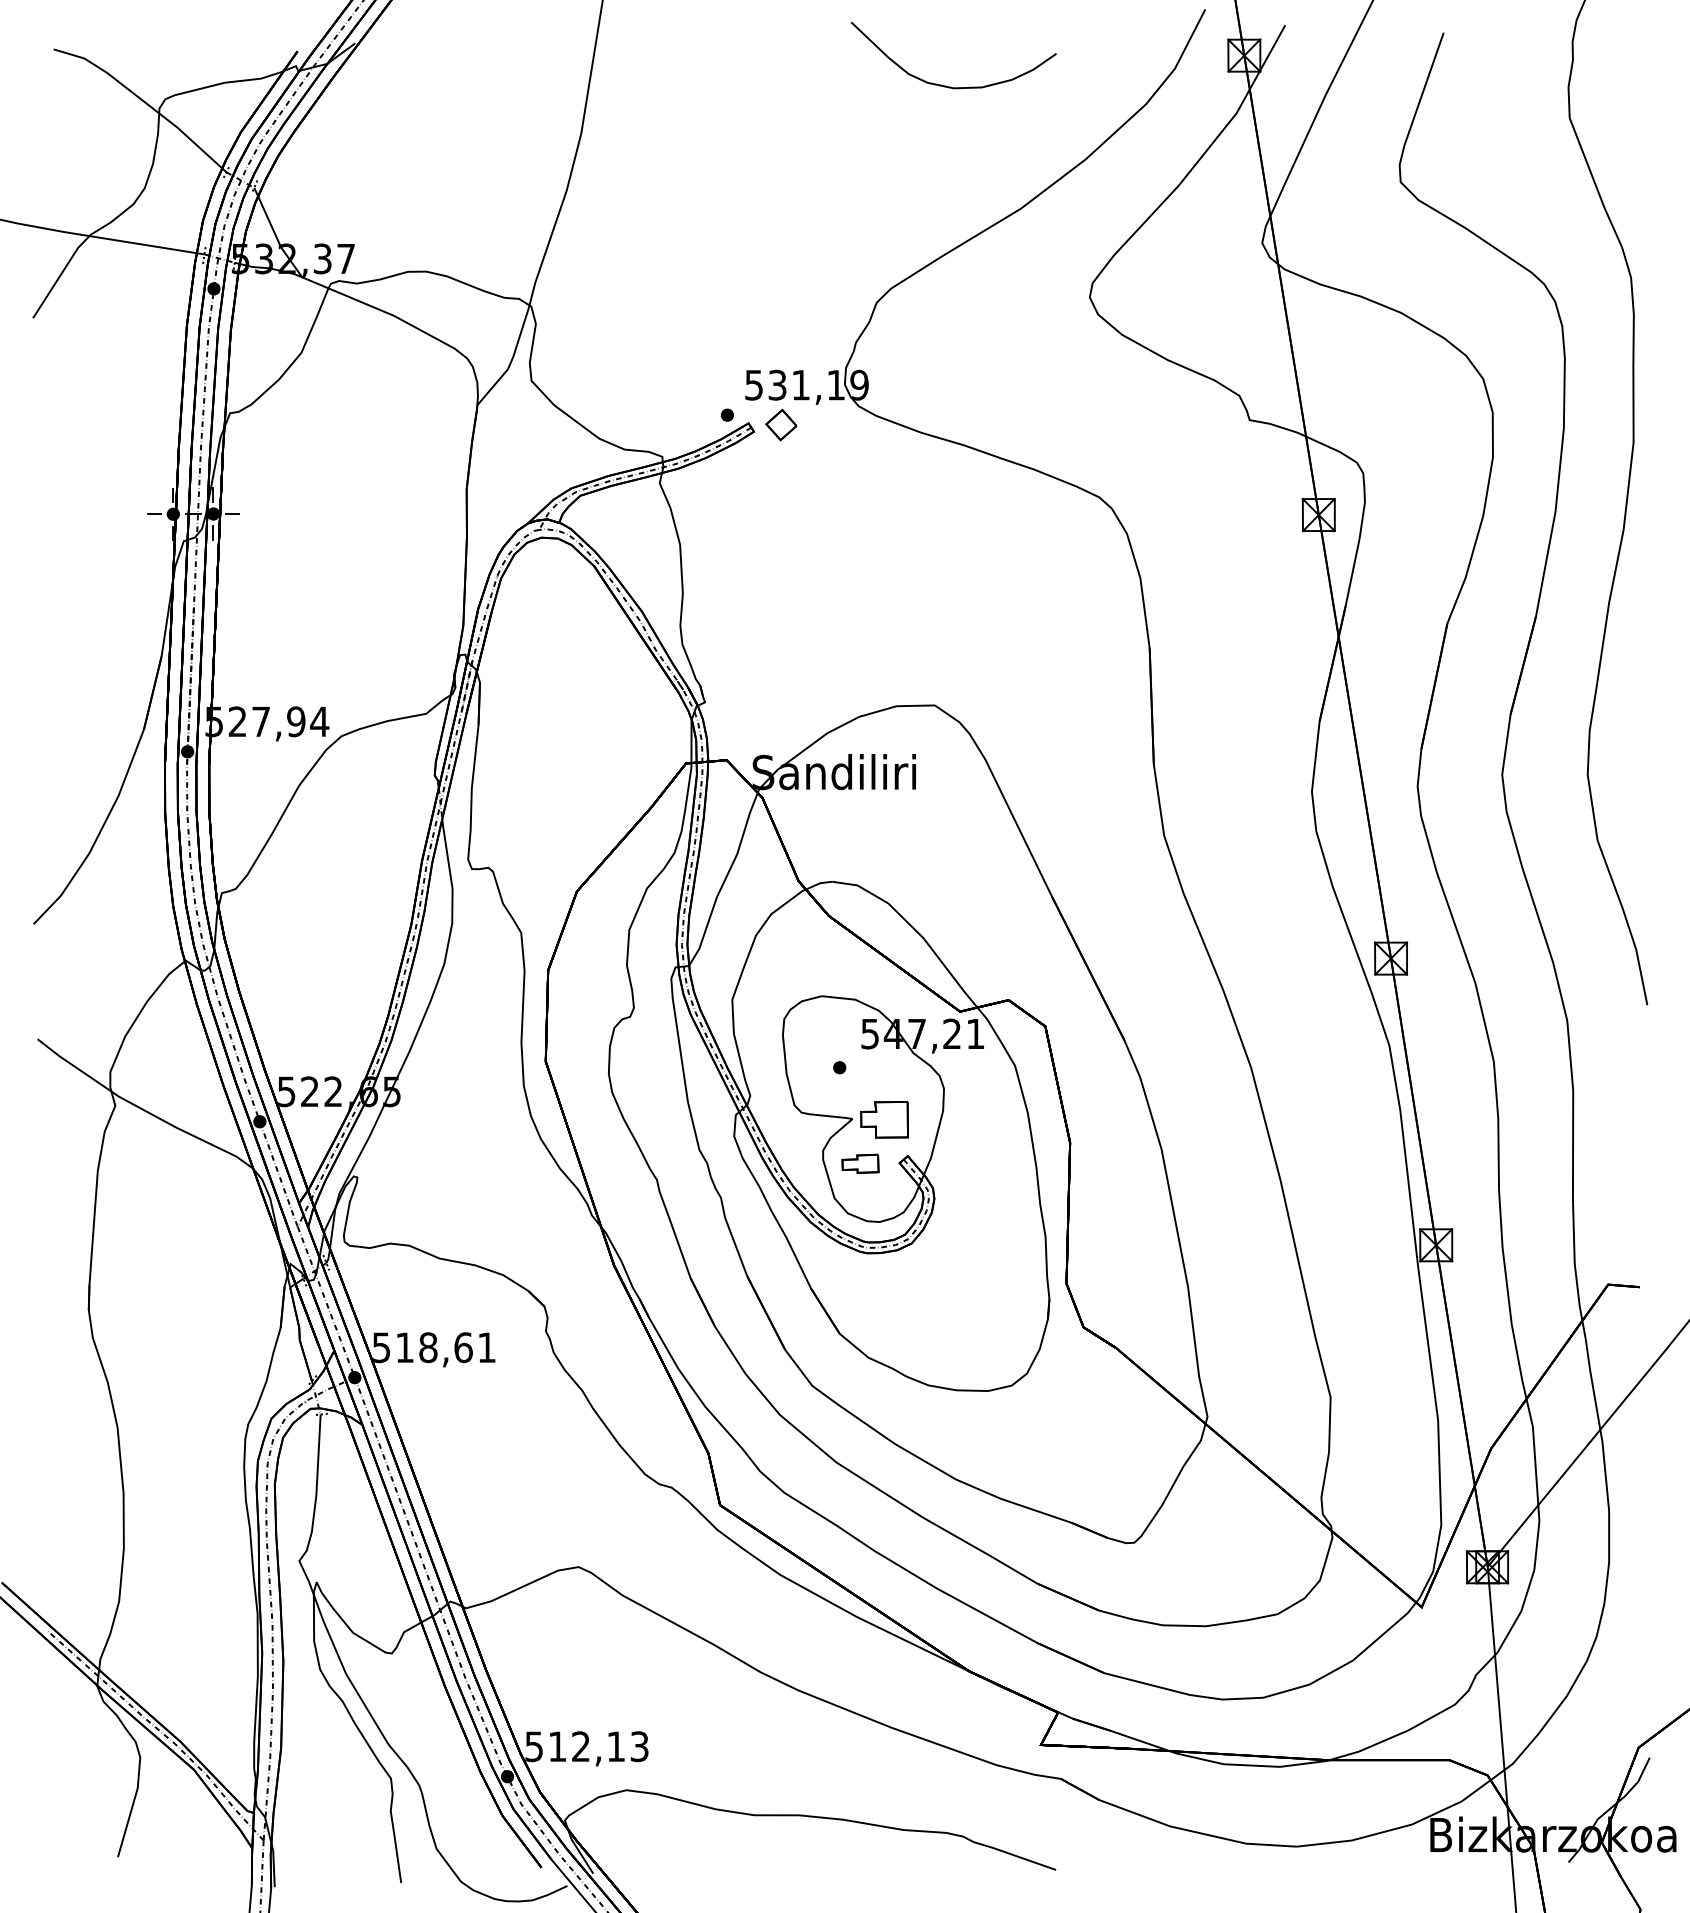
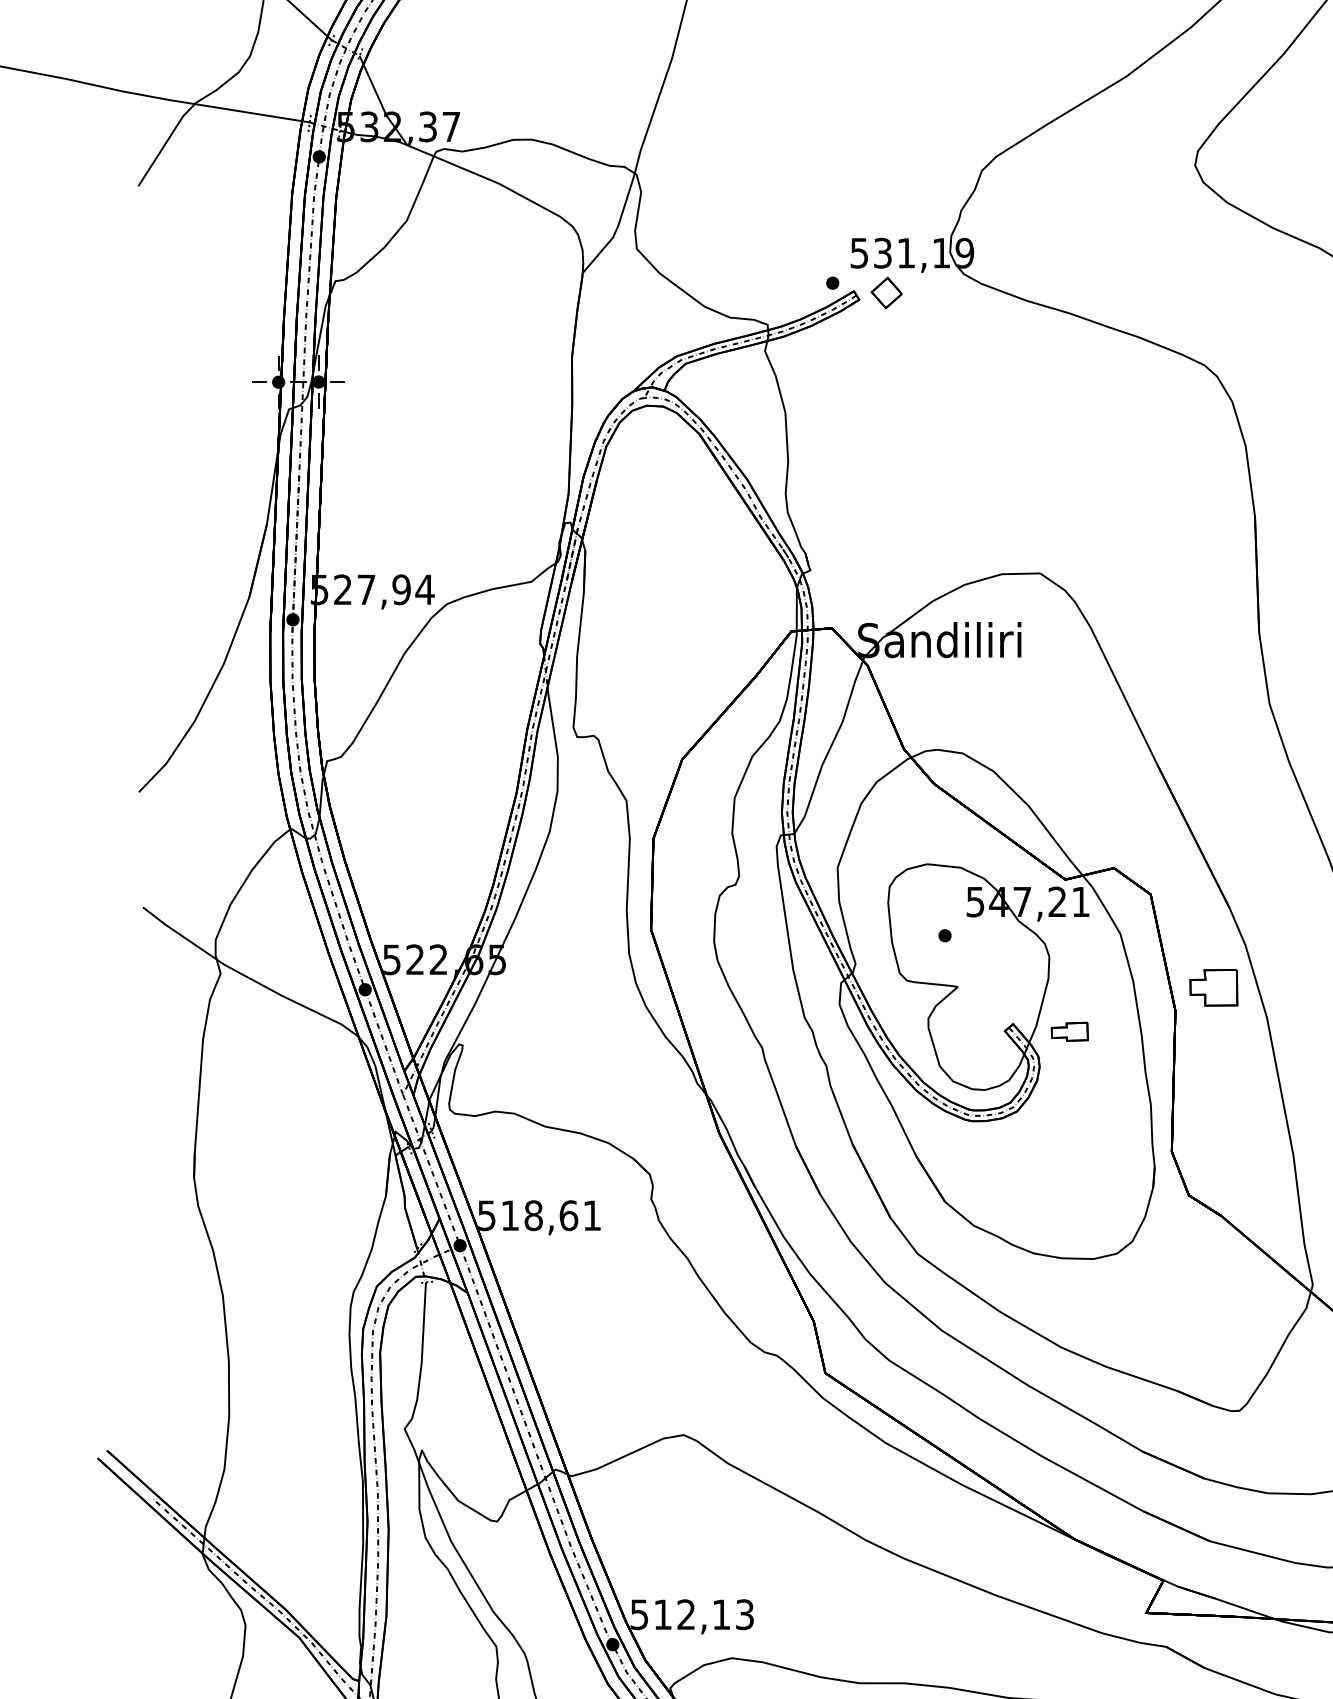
part: (884, 1119) -> (1213, 987), moved
part: (860, 1163) -> (1069, 1031), moved

